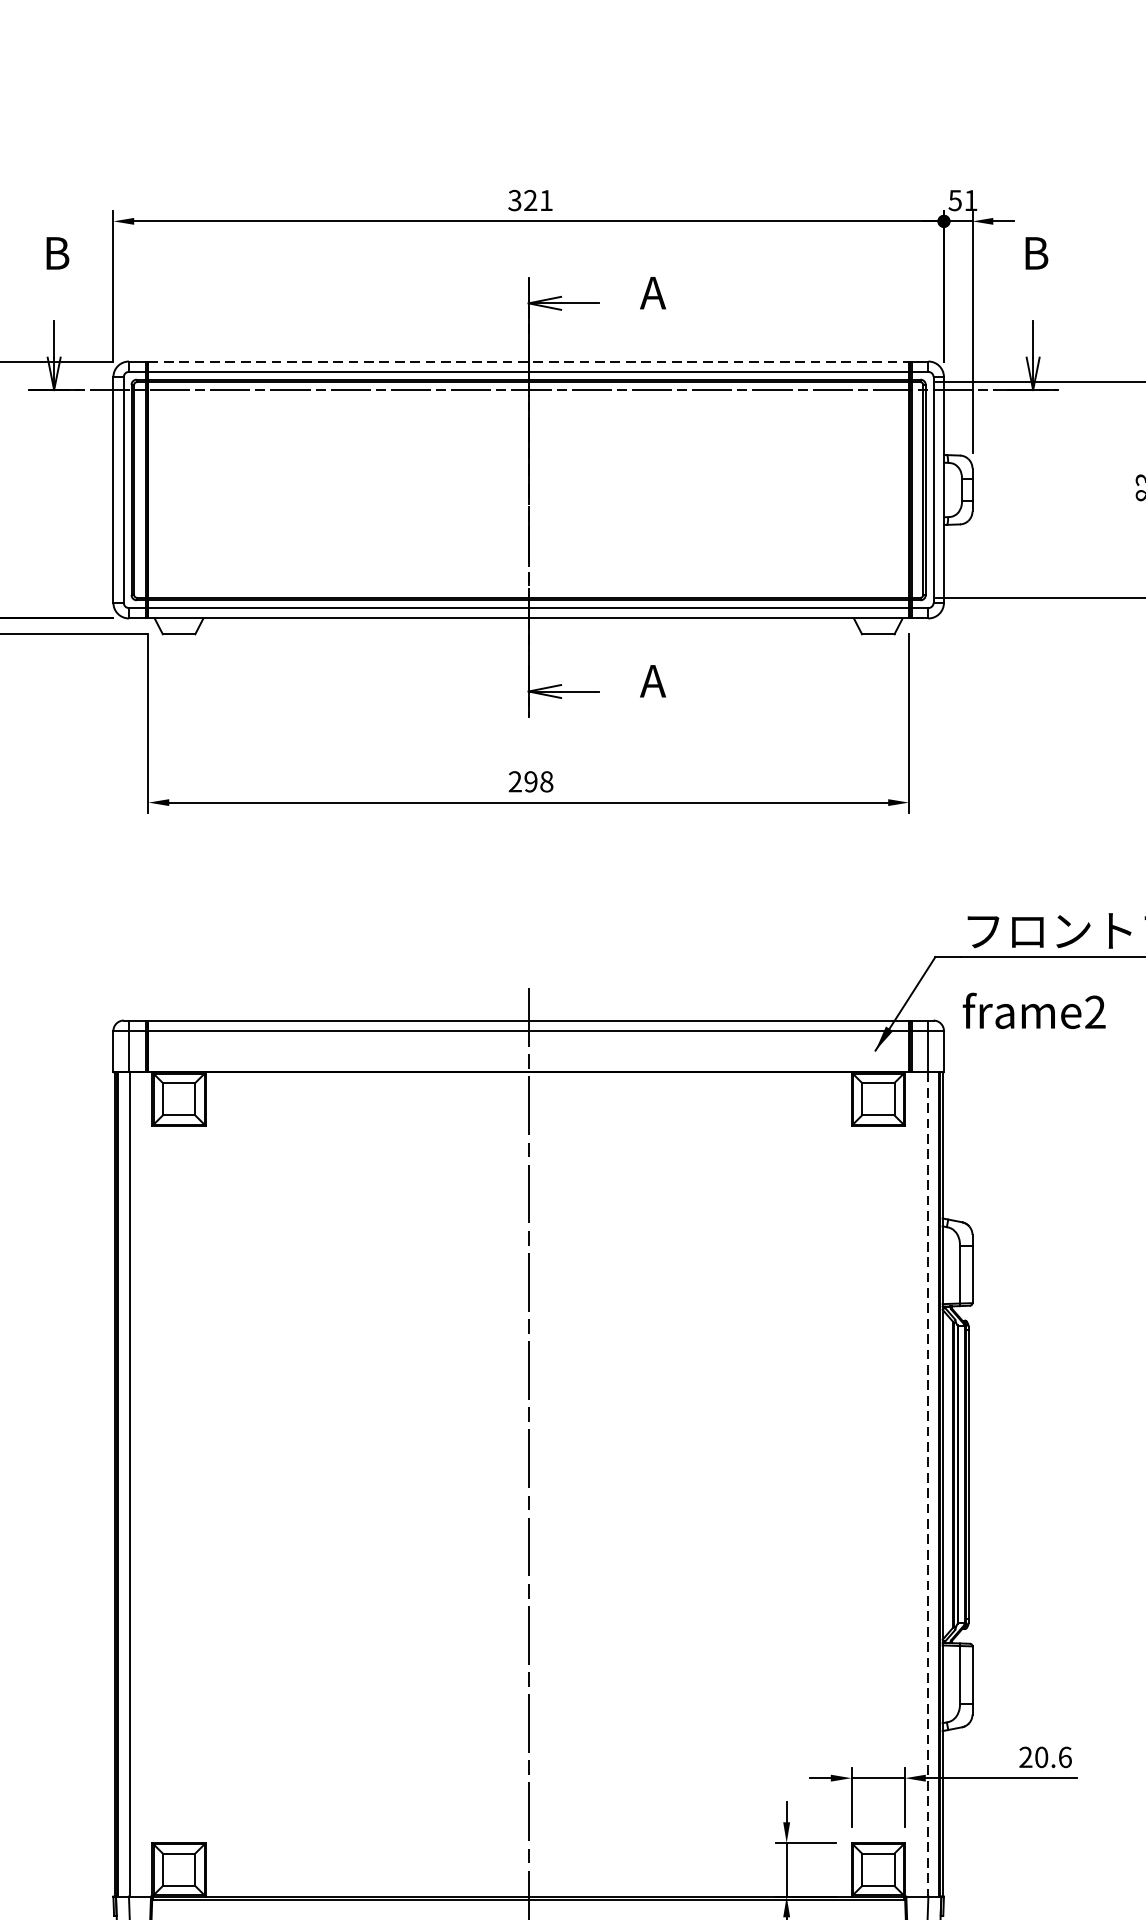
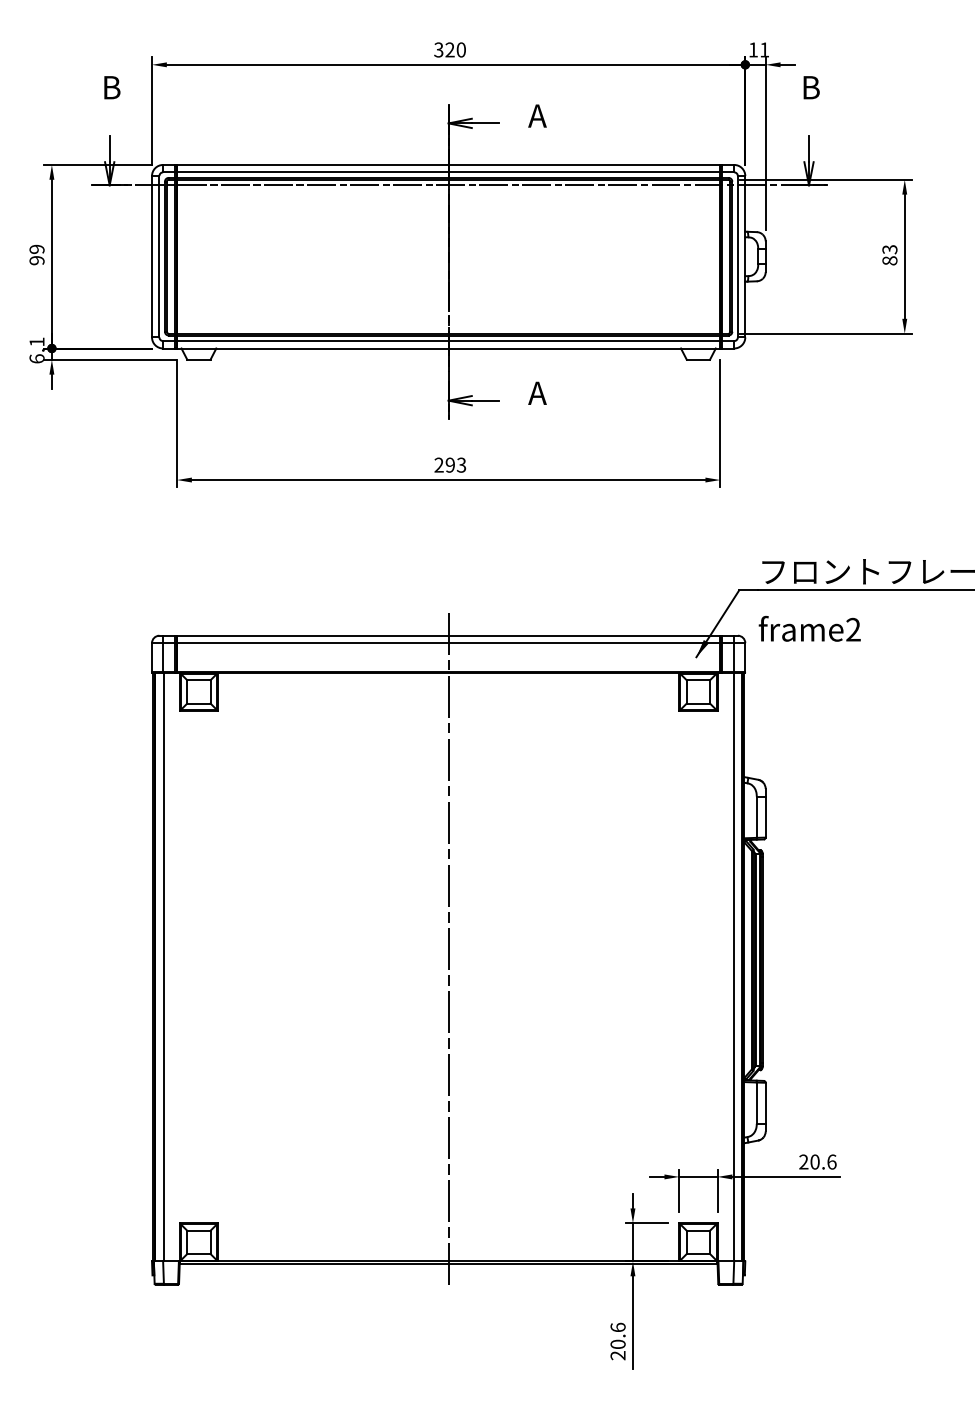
text: (545, 199) -> (460, 49), 321 -> 320
text: (954, 199) -> (752, 49), 51 -> 11
line: (528, 360) -> (448, 164), dashed -> solid
text: (546, 780) -> (461, 464), 298 -> 293
line: (927, 1485) -> (733, 967), dashed -> solid

